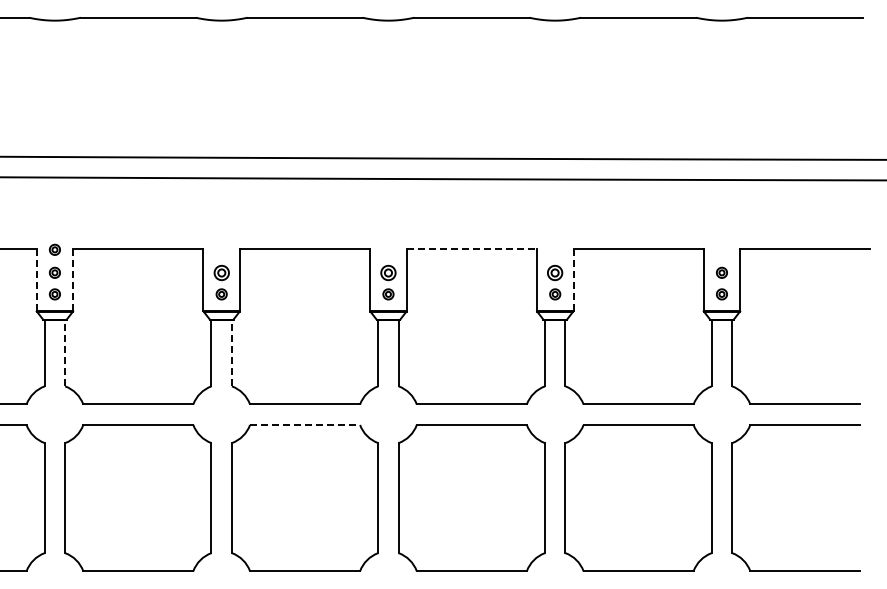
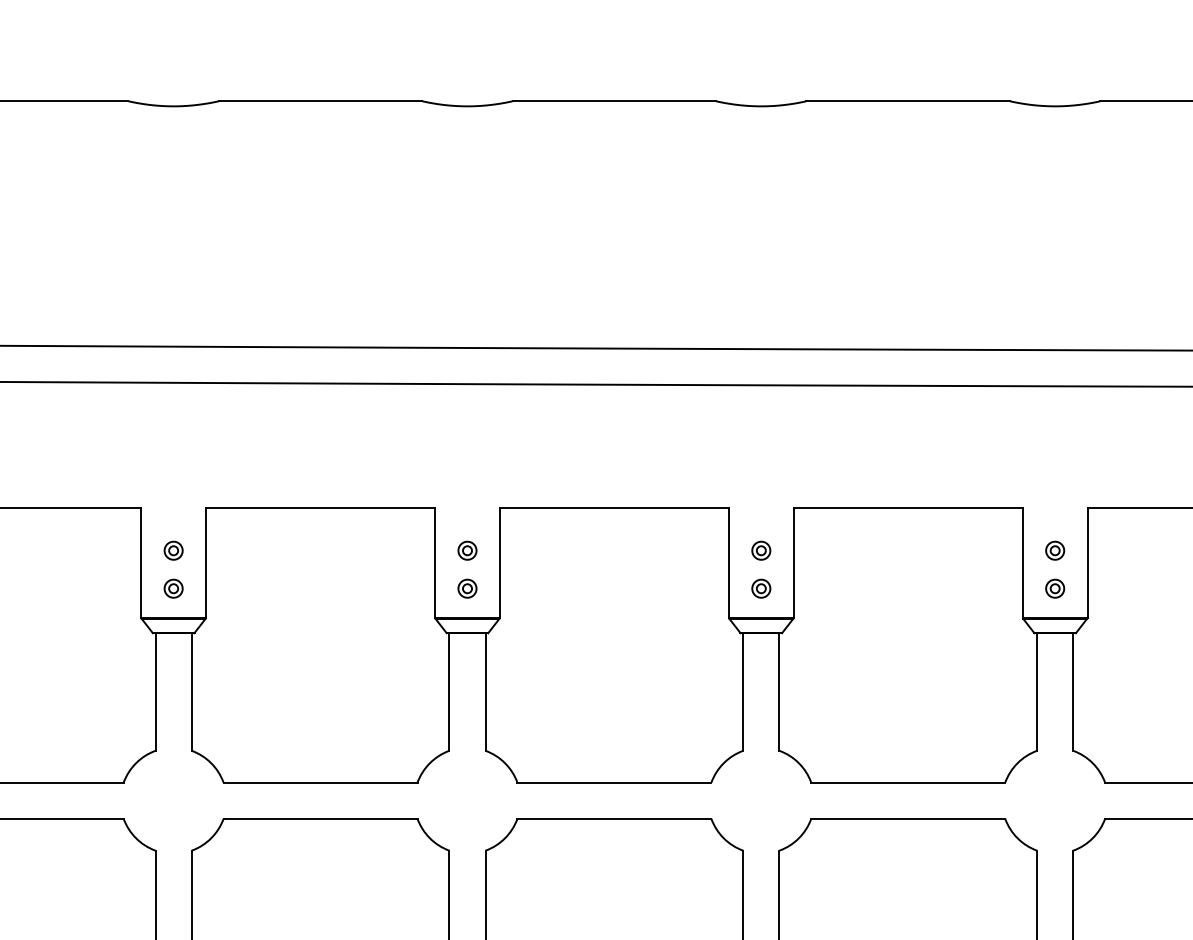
line: (472, 248) -> (909, 507), dashed -> solid
part: (54, 249) -> (172, 509), removed
part: (221, 272) -> (467, 550), size x0.71
part: (388, 272) -> (761, 550), size x0.71
part: (555, 272) -> (1055, 550), size x0.71
line: (73, 279) -> (206, 562), dashed -> solid
line: (573, 279) -> (1087, 562), dashed -> solid
line: (36, 280) -> (141, 564), dashed -> solid
line: (65, 352) -> (192, 691), dashed -> solid
line: (231, 352) -> (484, 691), dashed -> solid
line: (305, 425) -> (615, 819), dashed -> solid

